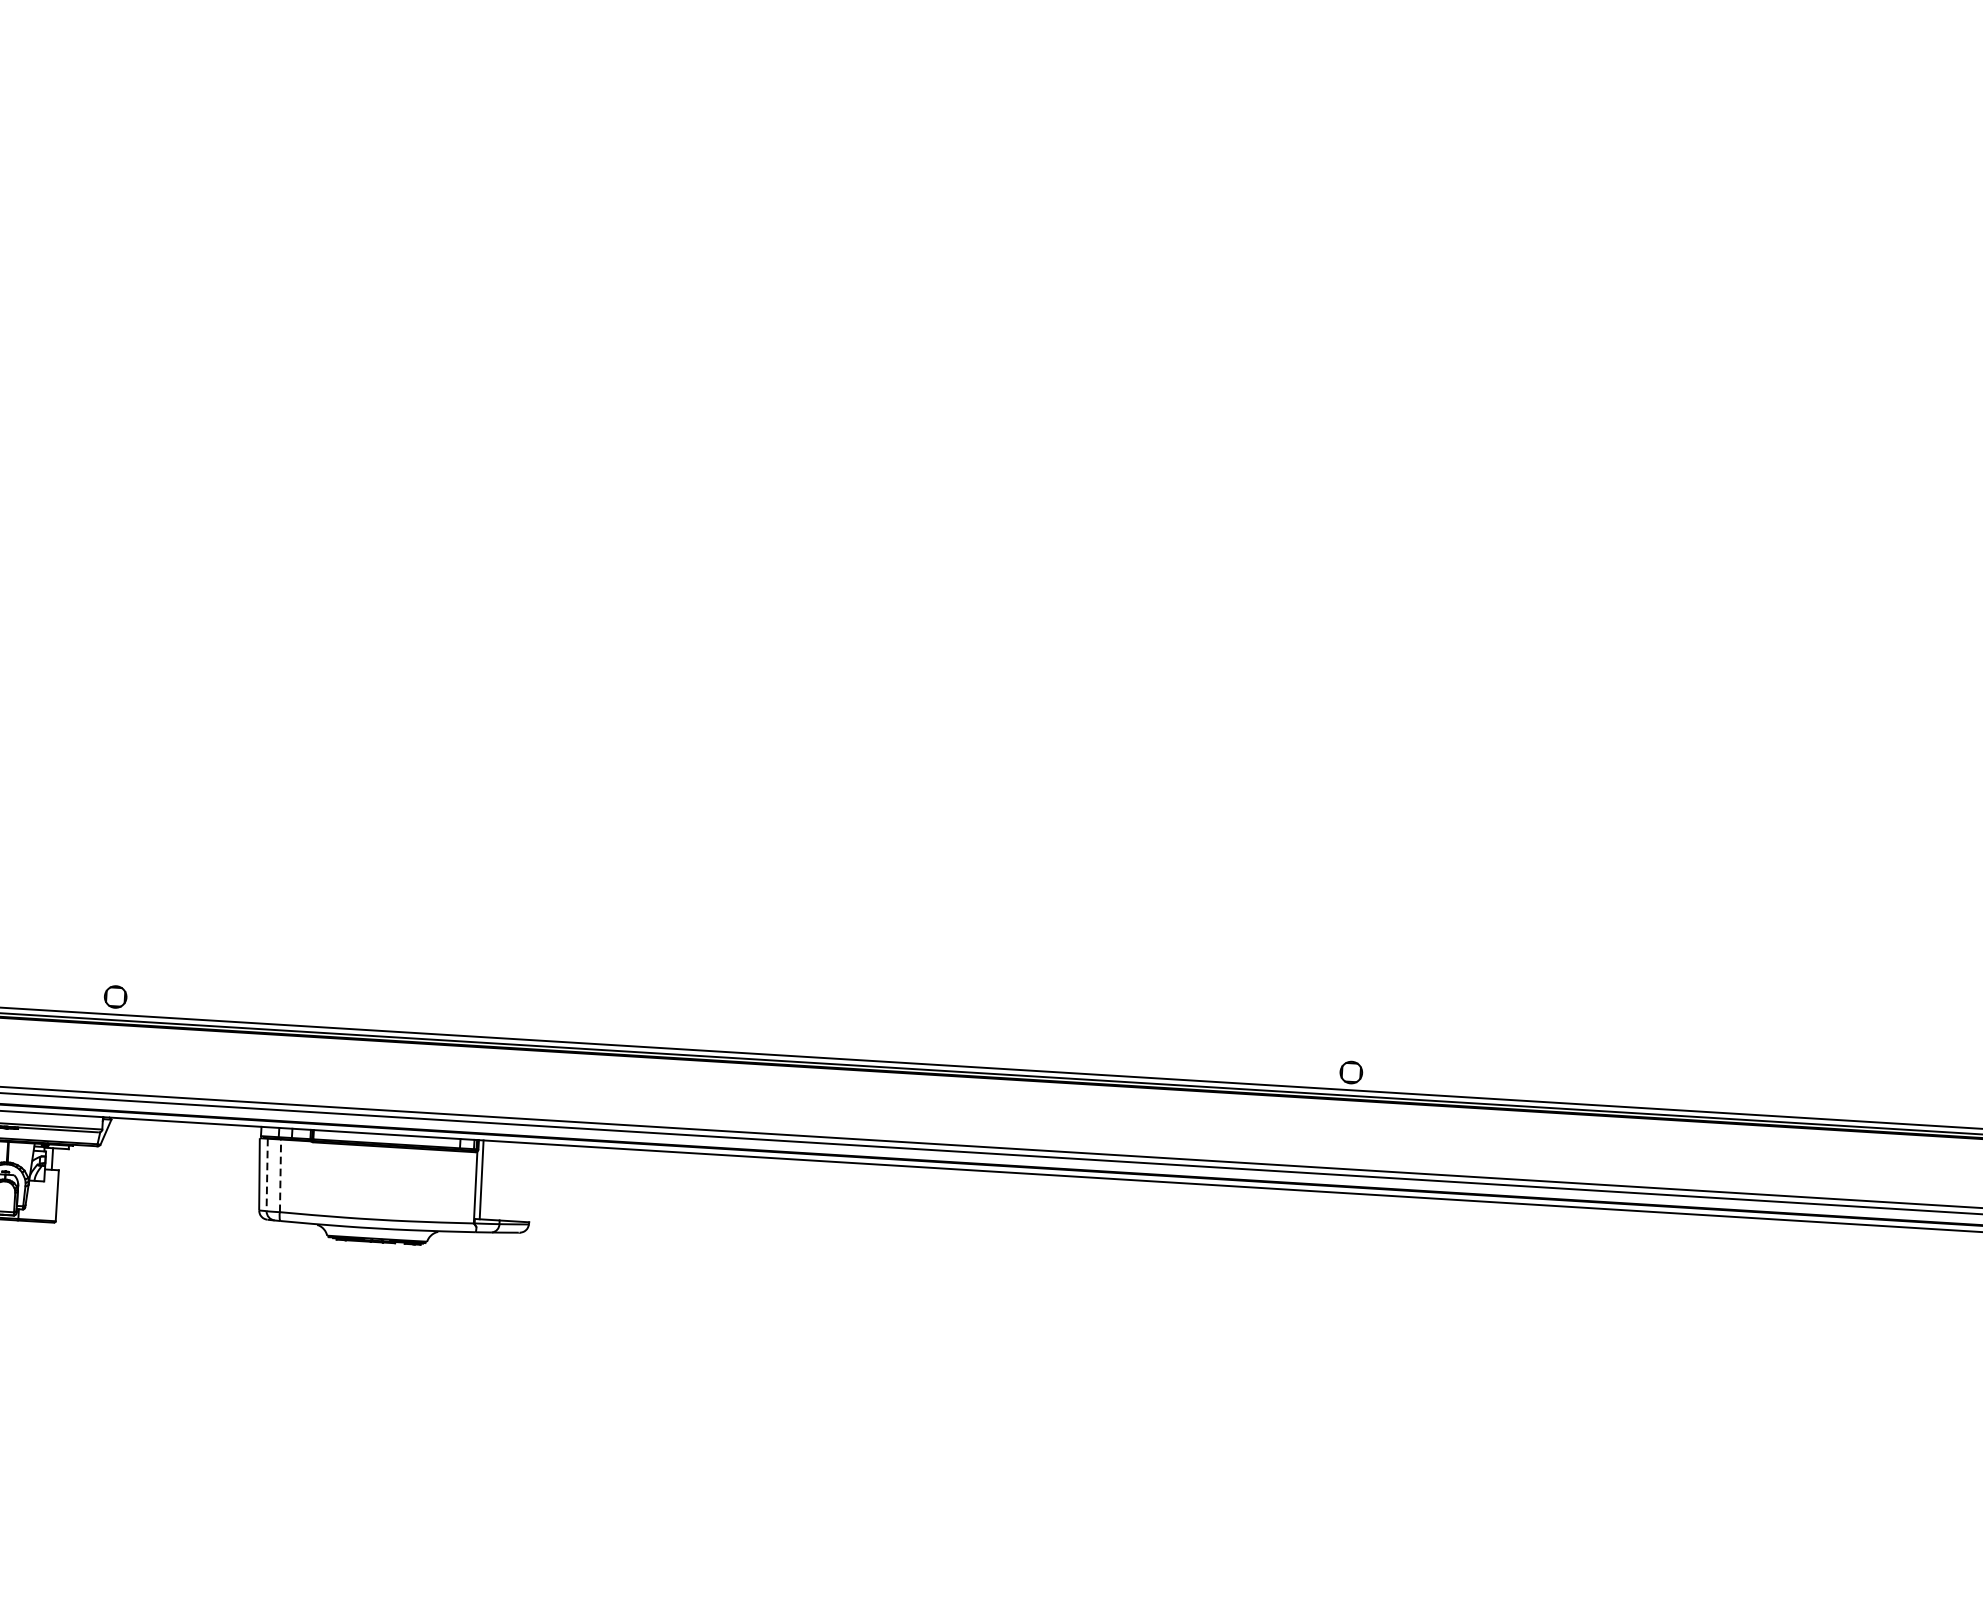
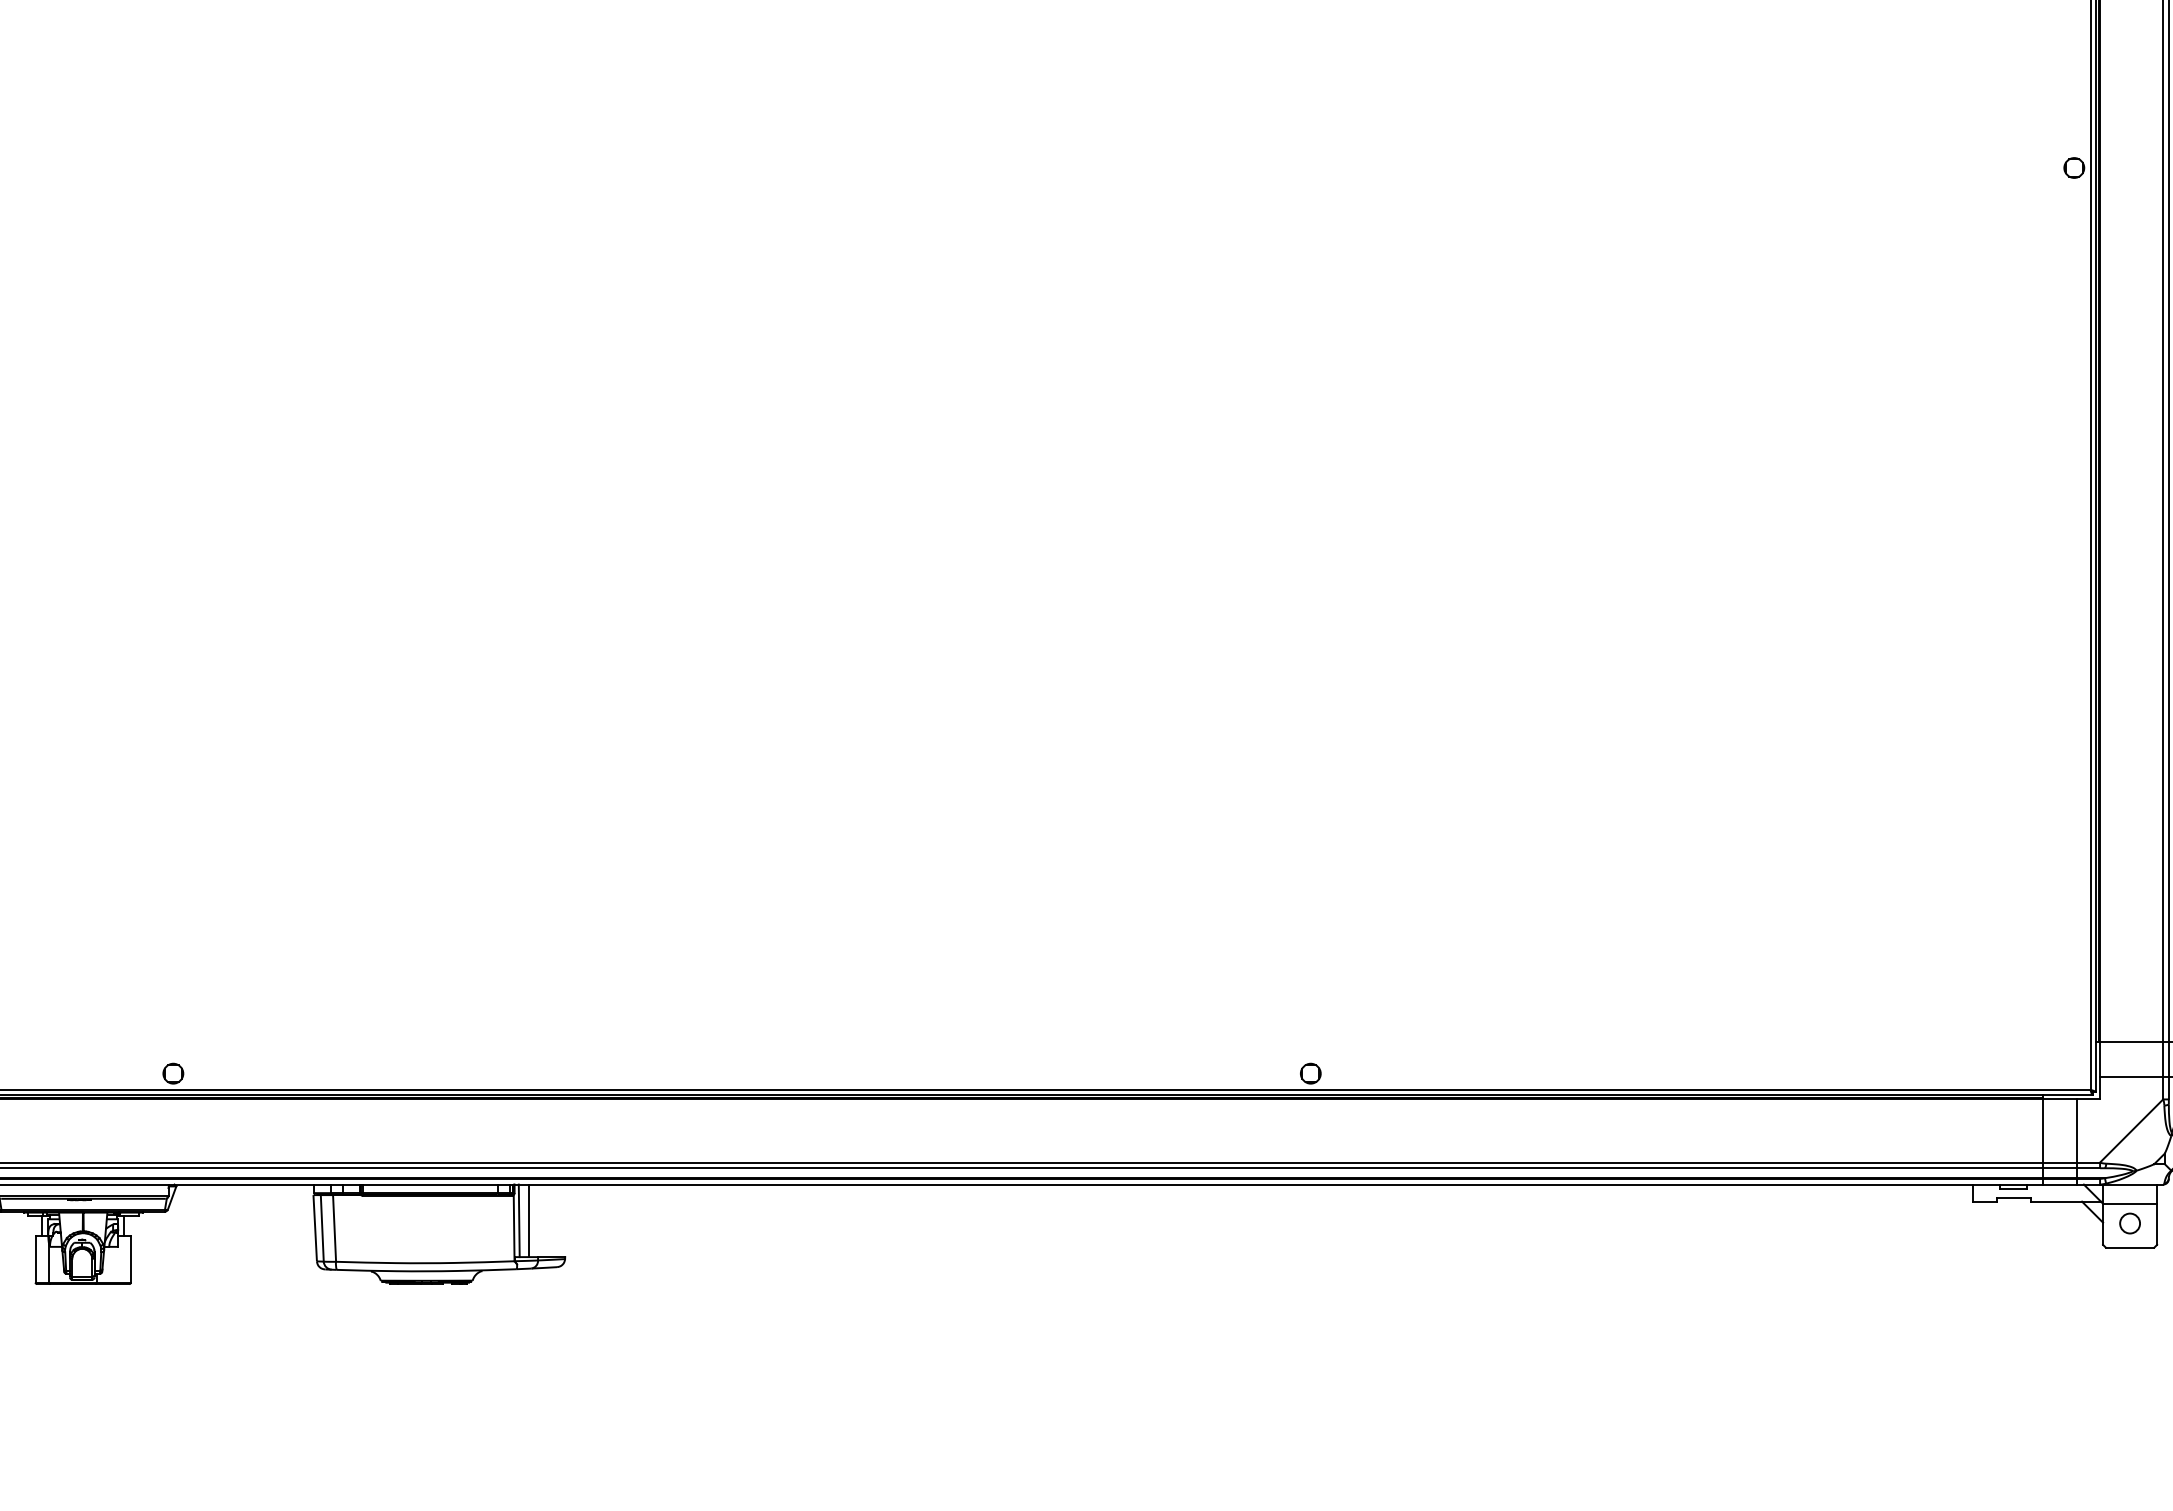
line: (280, 1174) -> (334, 1227), dashed -> solid
line: (267, 1175) -> (322, 1228), dashed -> solid
line: (492, 1180) -> (529, 1220), added

